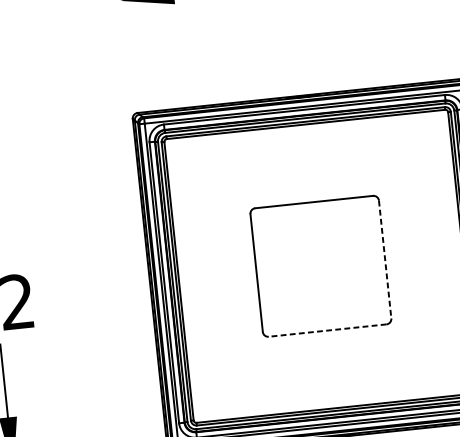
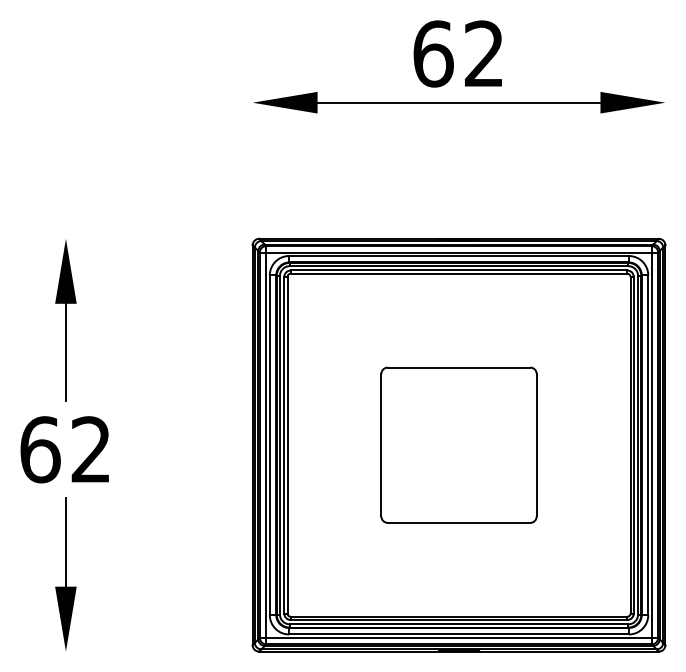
line: (385, 259) -> (536, 445), dashed -> solid
line: (327, 330) -> (458, 522), dashed -> solid

